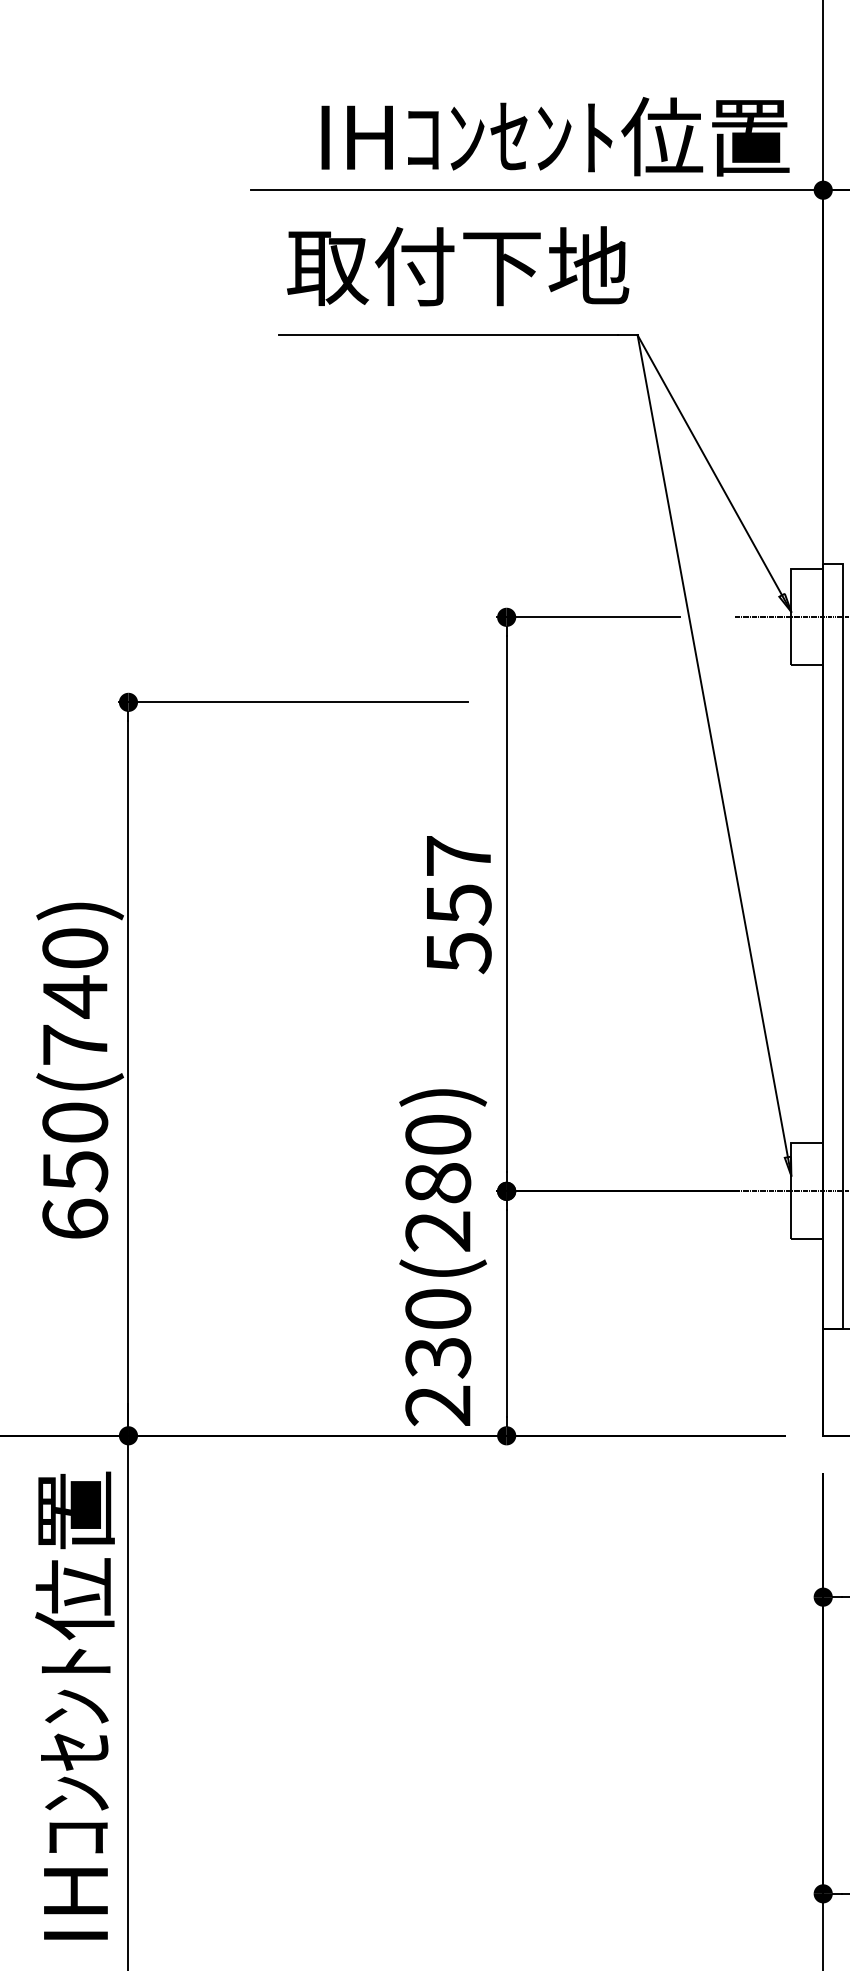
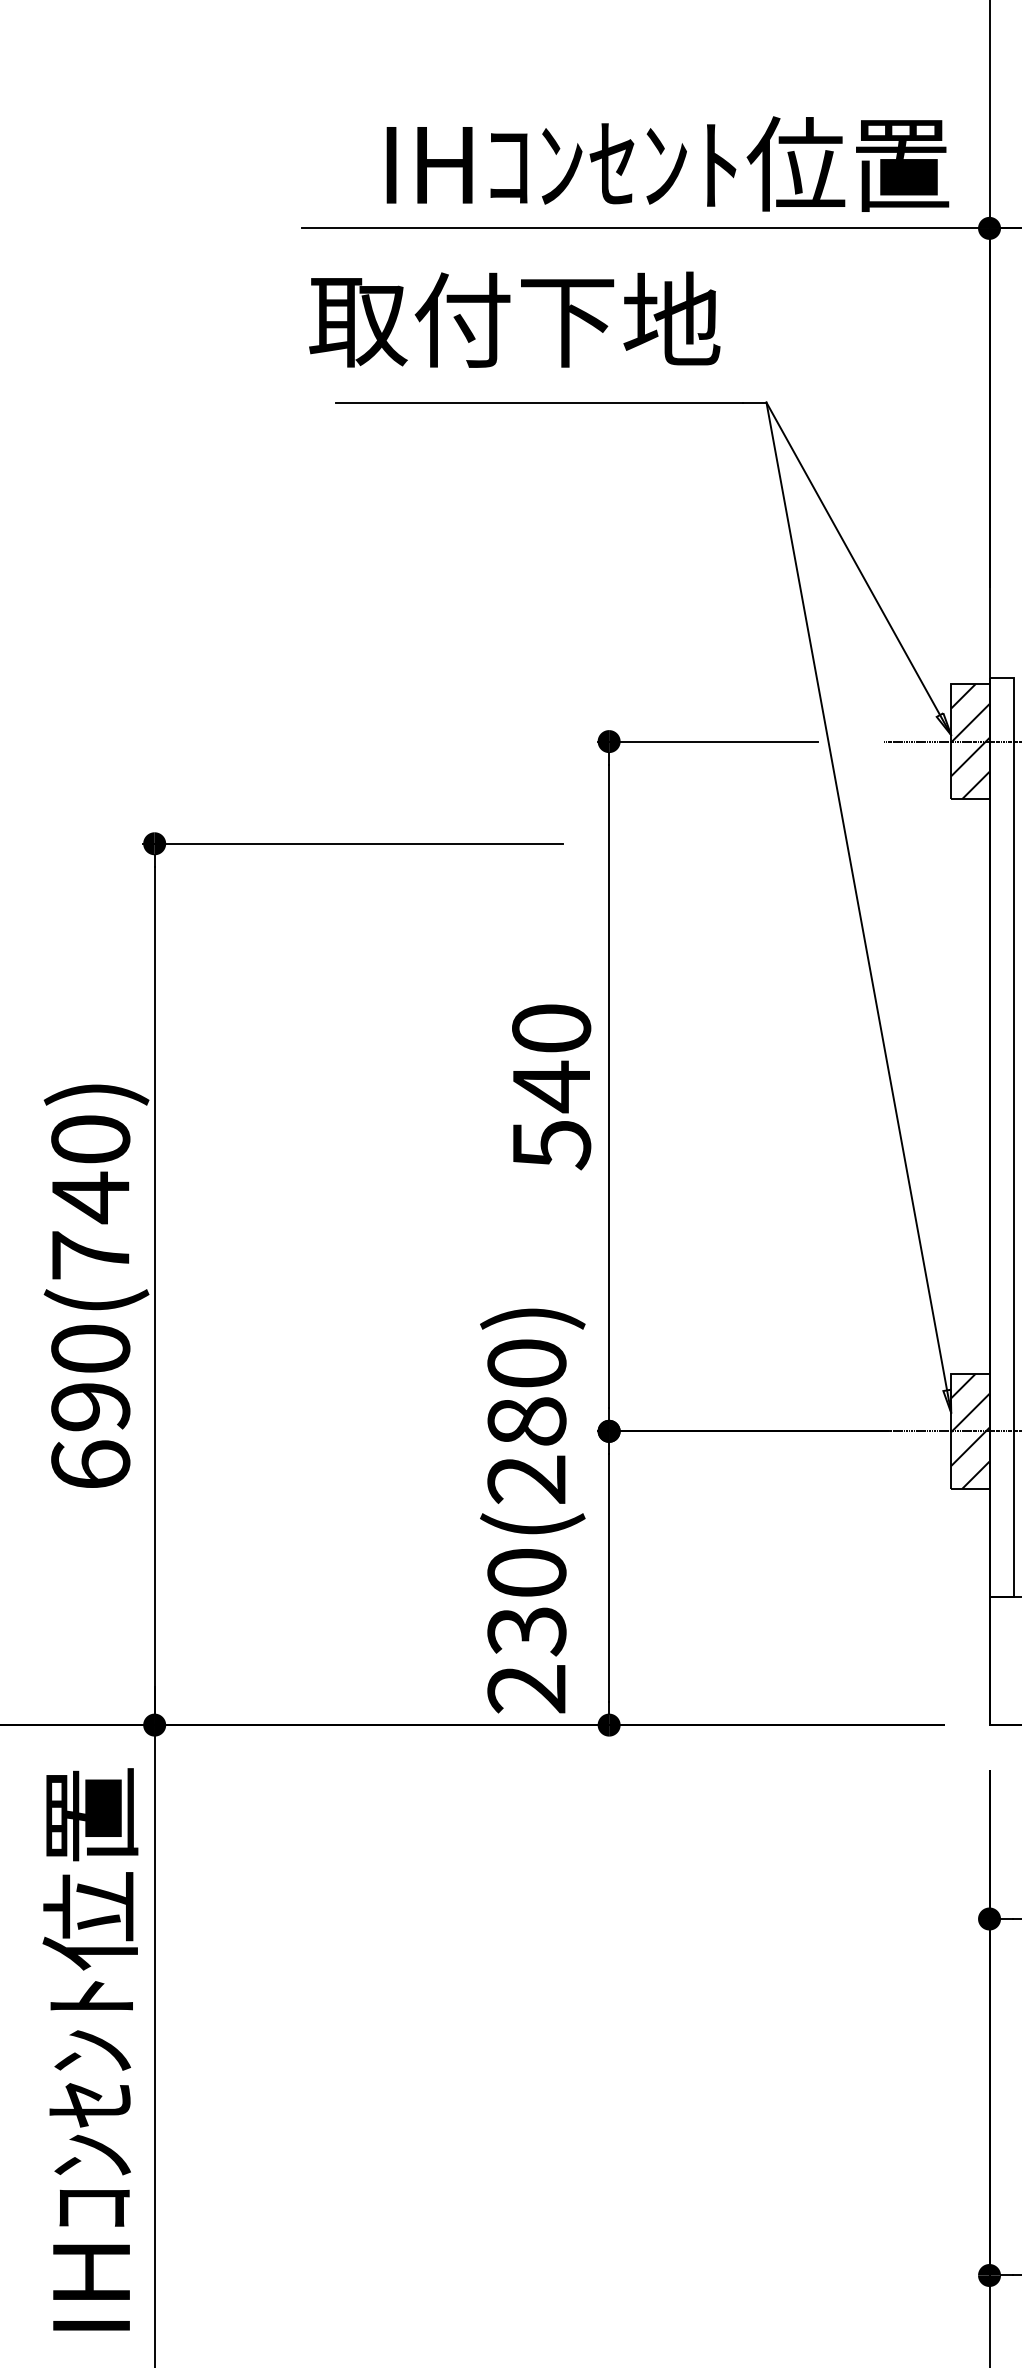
text: (457, 266) -> (514, 319), moved
hatch: (807, 617) -> (970, 741), added
text: (458, 881) -> (551, 1058), 557 -> 540
text: (75, 1171) -> (90, 1407), 650(740) -> 690(740)
hatch: (807, 1190) -> (970, 1430), added

